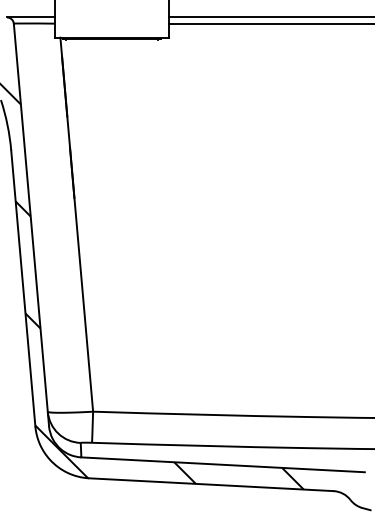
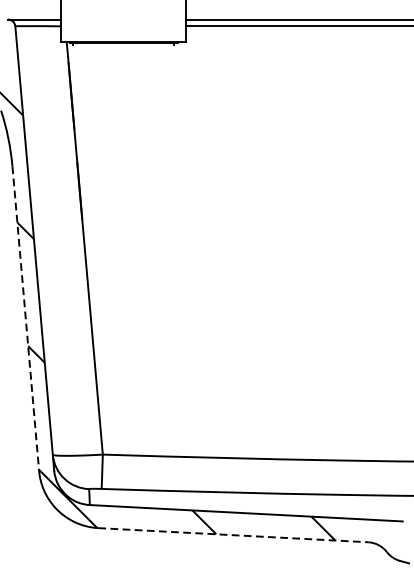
line: (23, 289) -> (25, 319), solid -> dashed
line: (211, 484) -> (233, 534), solid -> dashed

